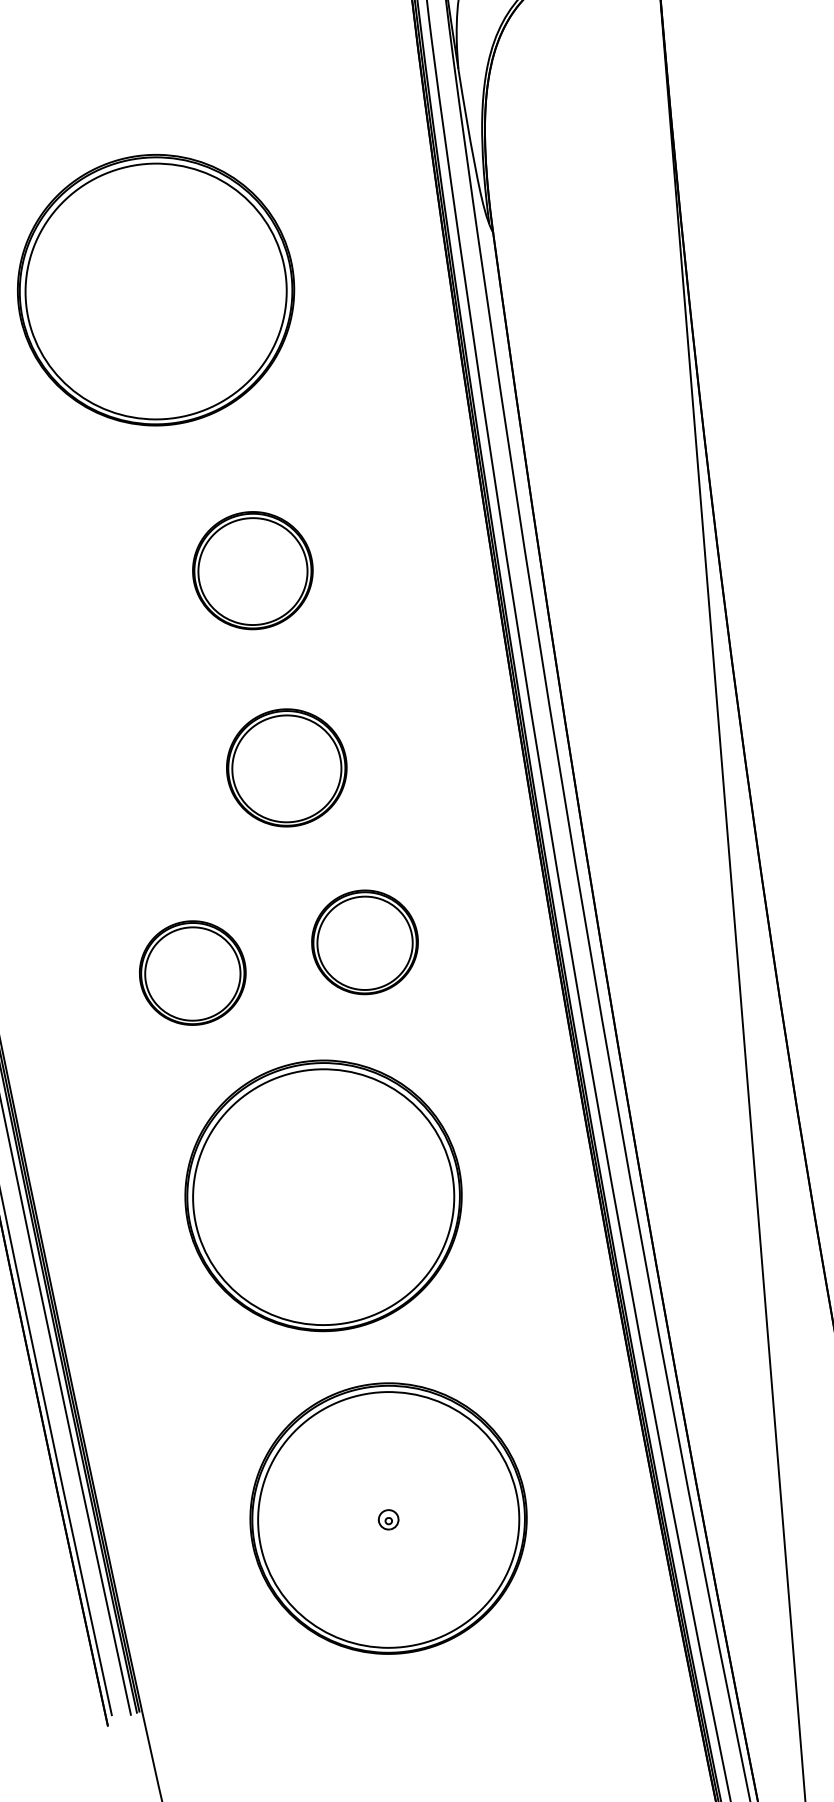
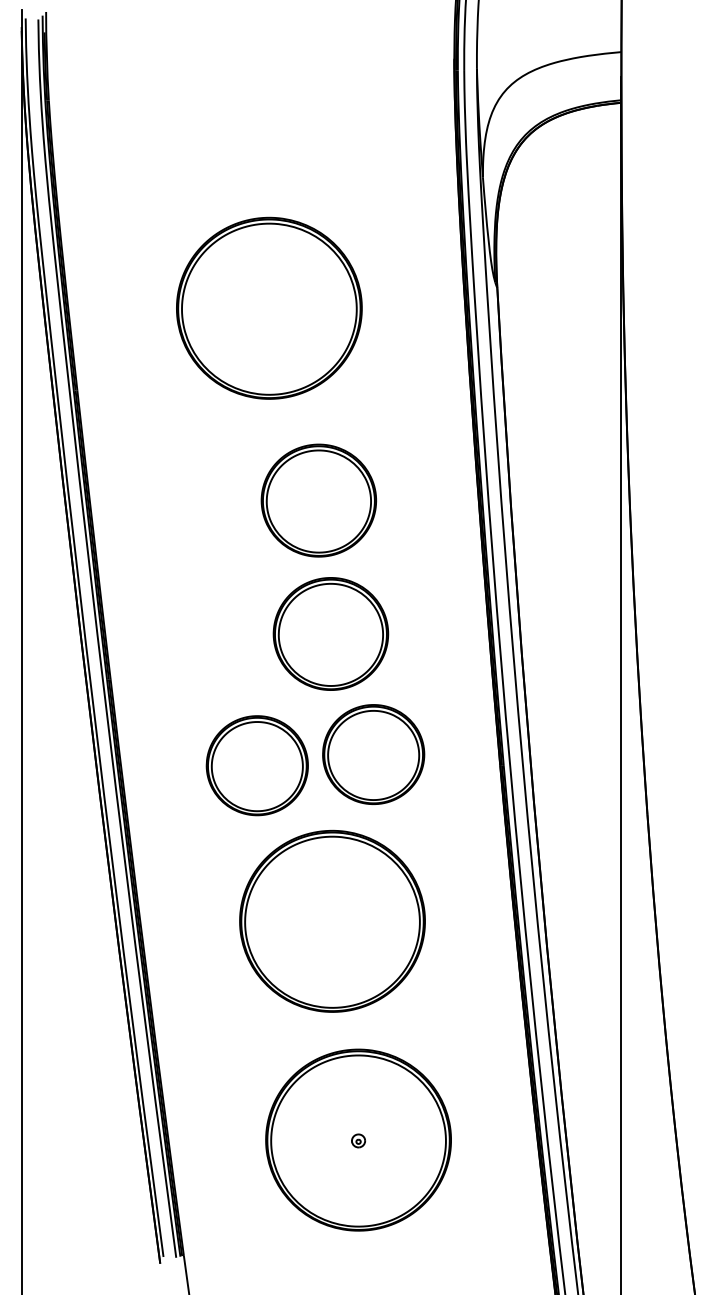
part: (252, 570) -> (318, 500), size x1.43
part: (286, 767) -> (330, 633), size x1.43
part: (364, 942) -> (373, 754), size x1.43
part: (191, 972) -> (256, 765), size x1.43

